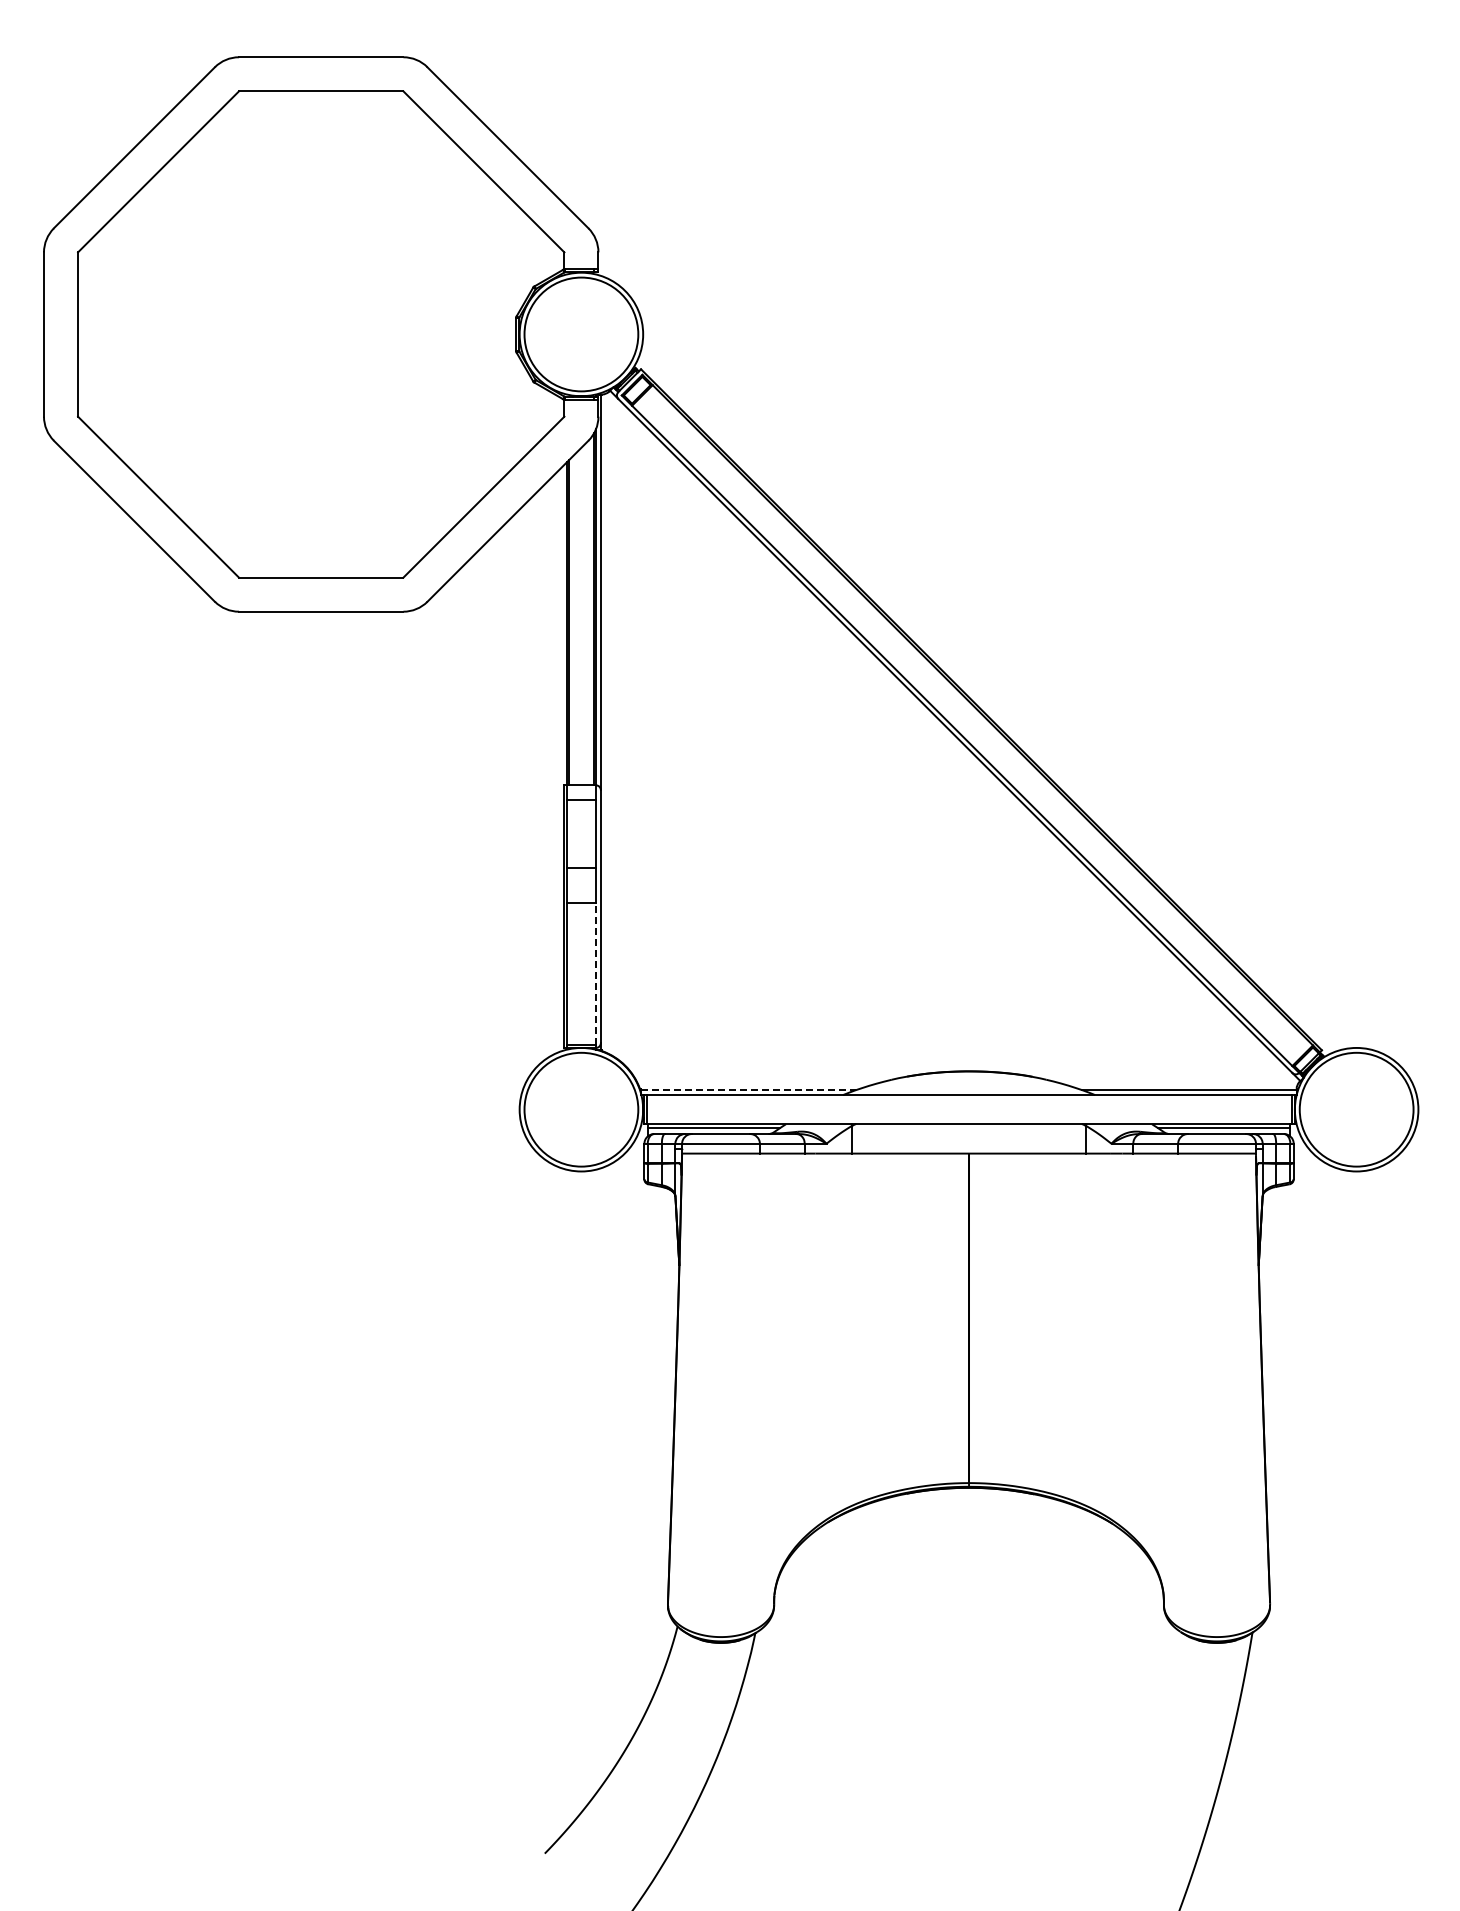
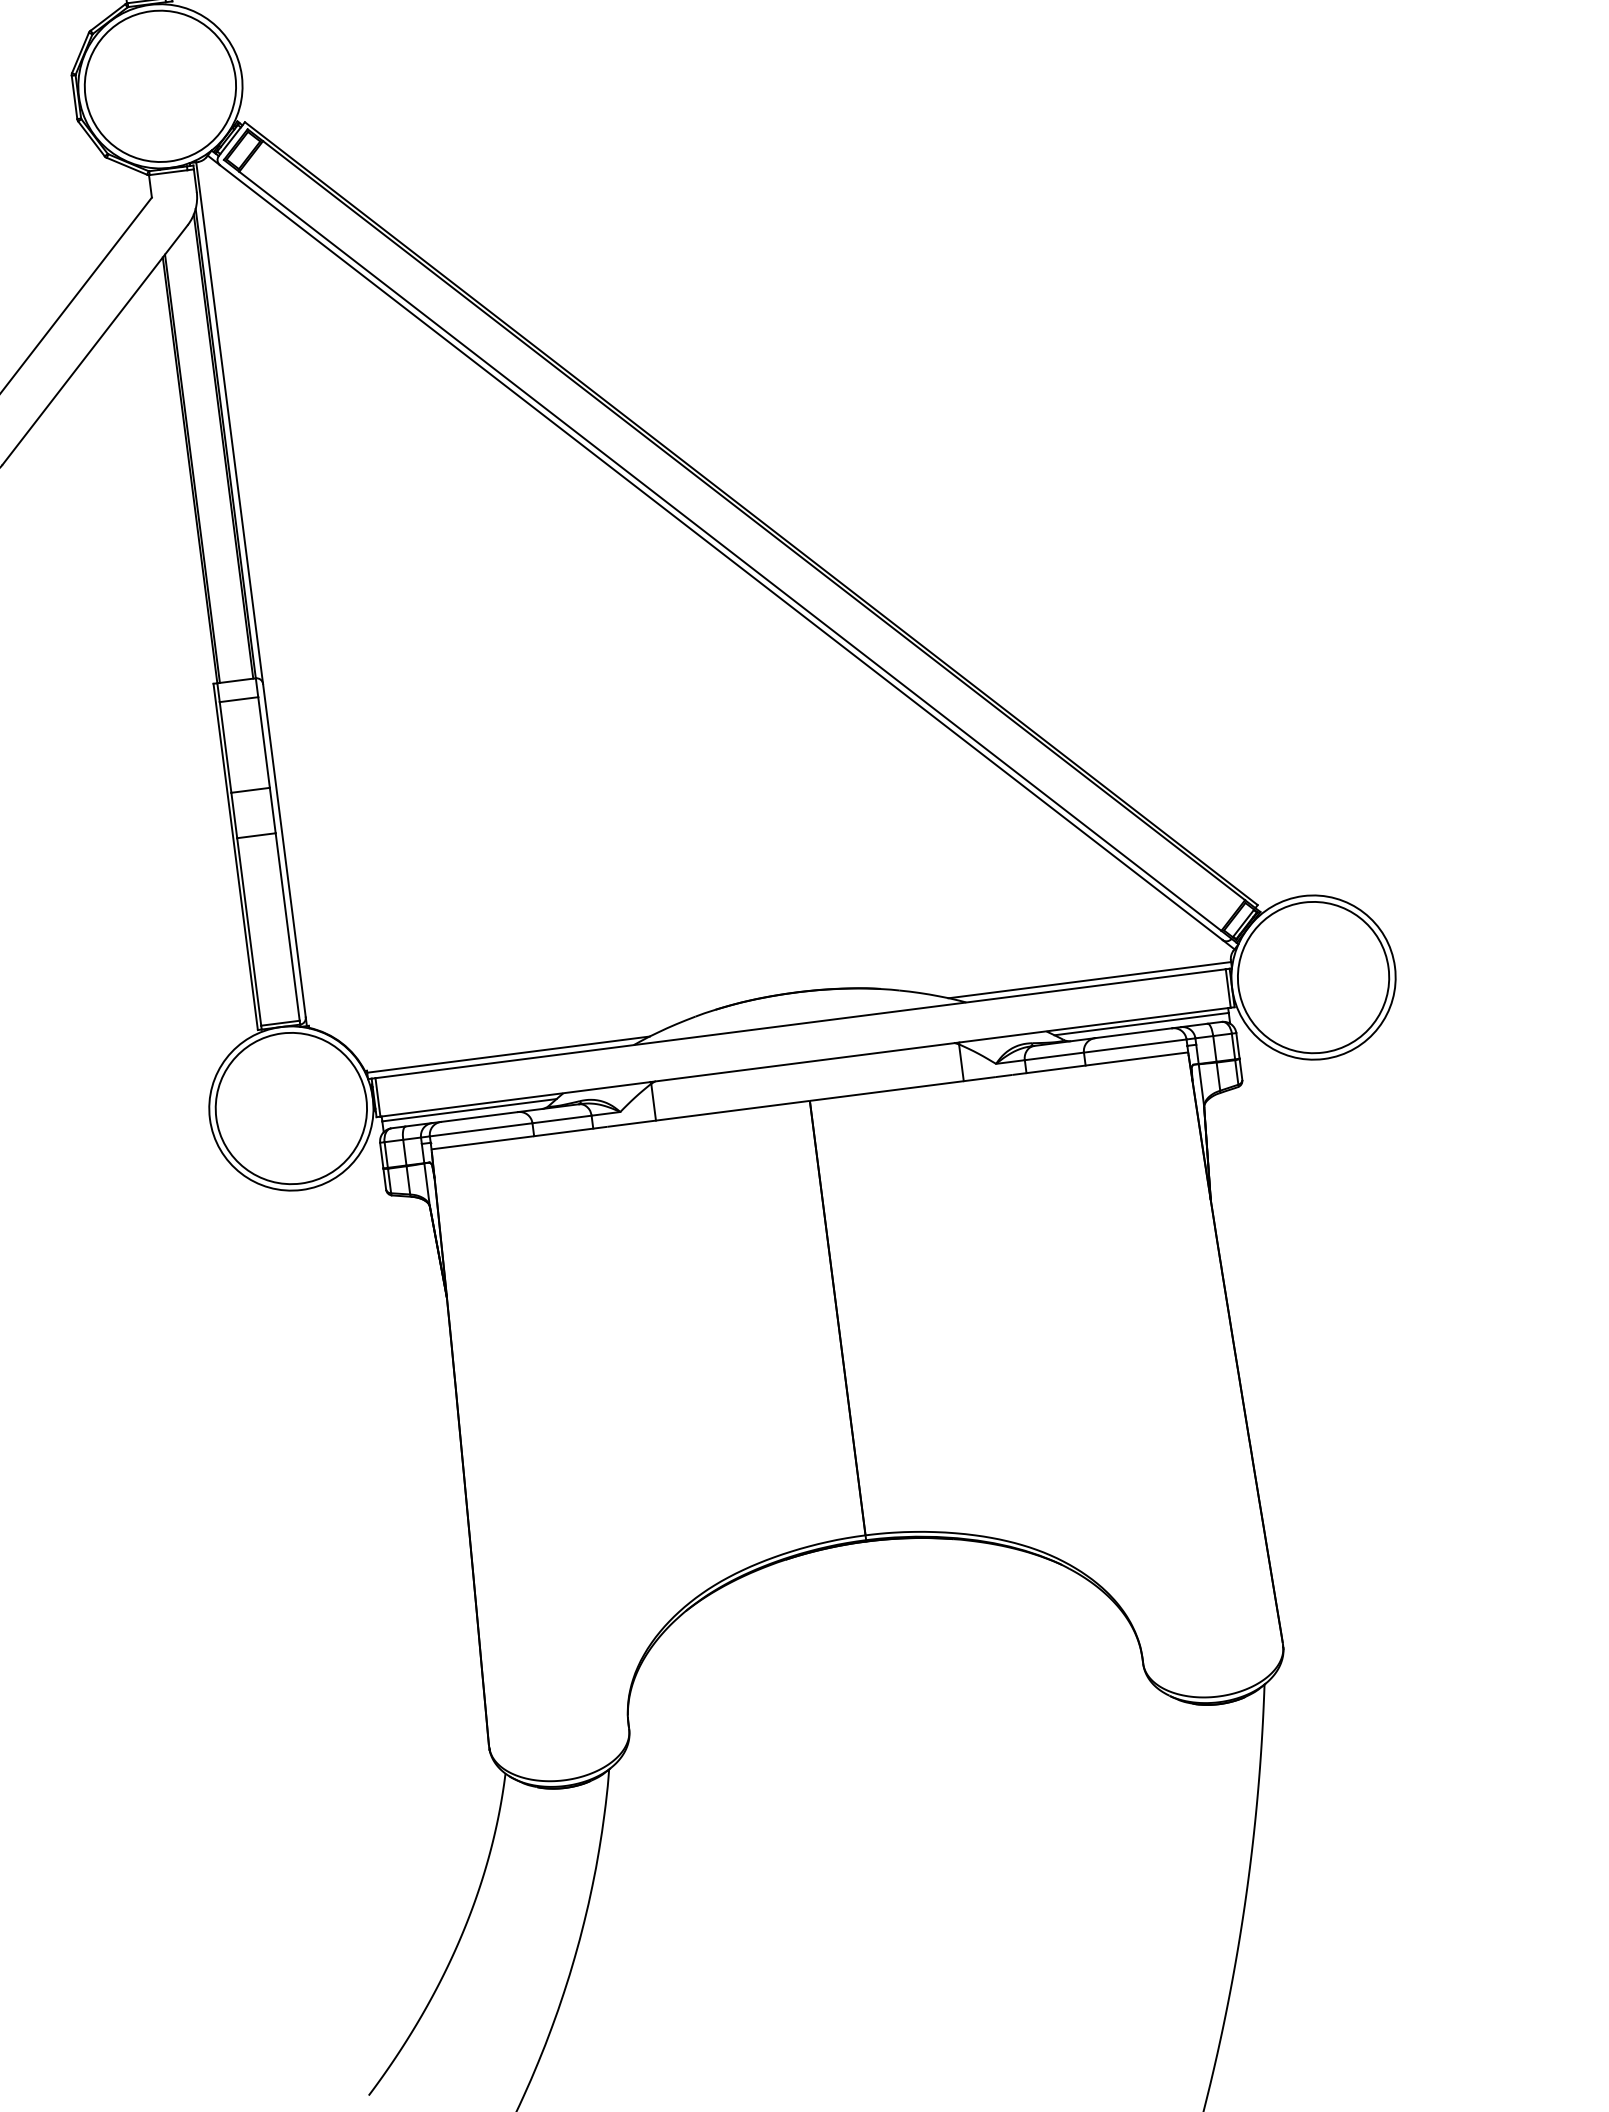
line: (596, 973) -> (288, 926), dashed -> solid
line: (749, 1090) -> (509, 1054), dashed -> solid

